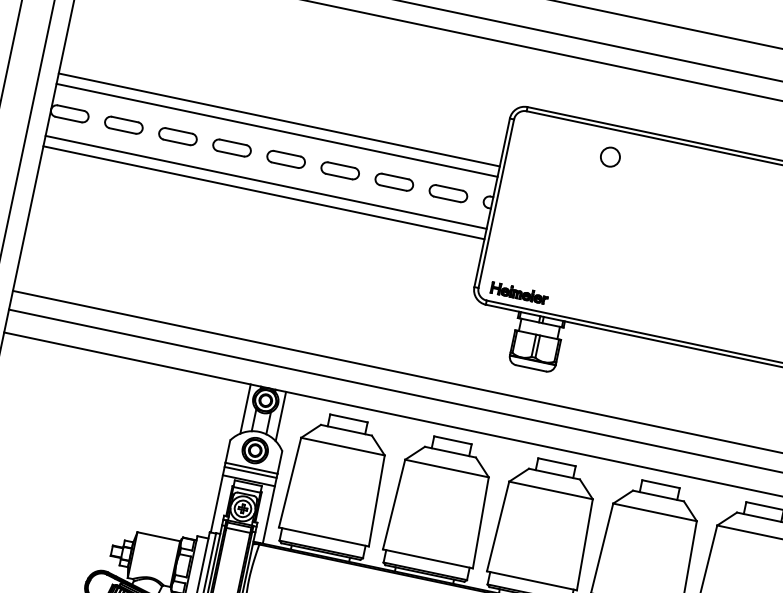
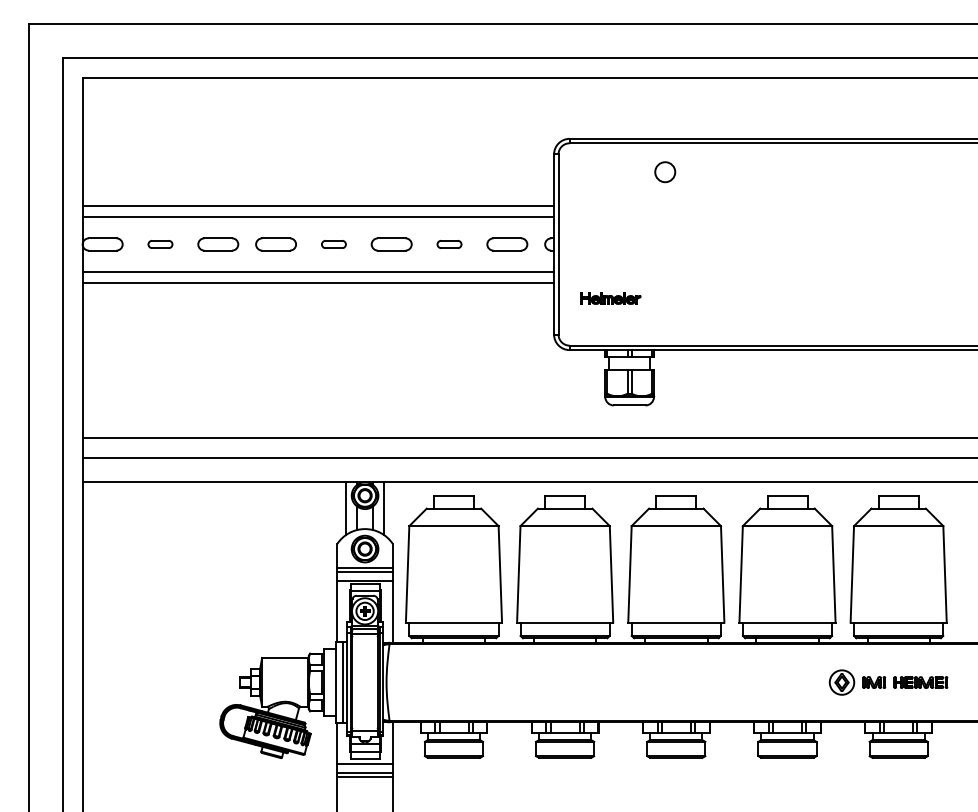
part: (123, 125) -> (160, 244), size x0.6
part: (285, 159) -> (333, 244), size x0.6
part: (394, 182) -> (449, 244), size x0.6
part: (519, 293) -> (610, 298), moved

